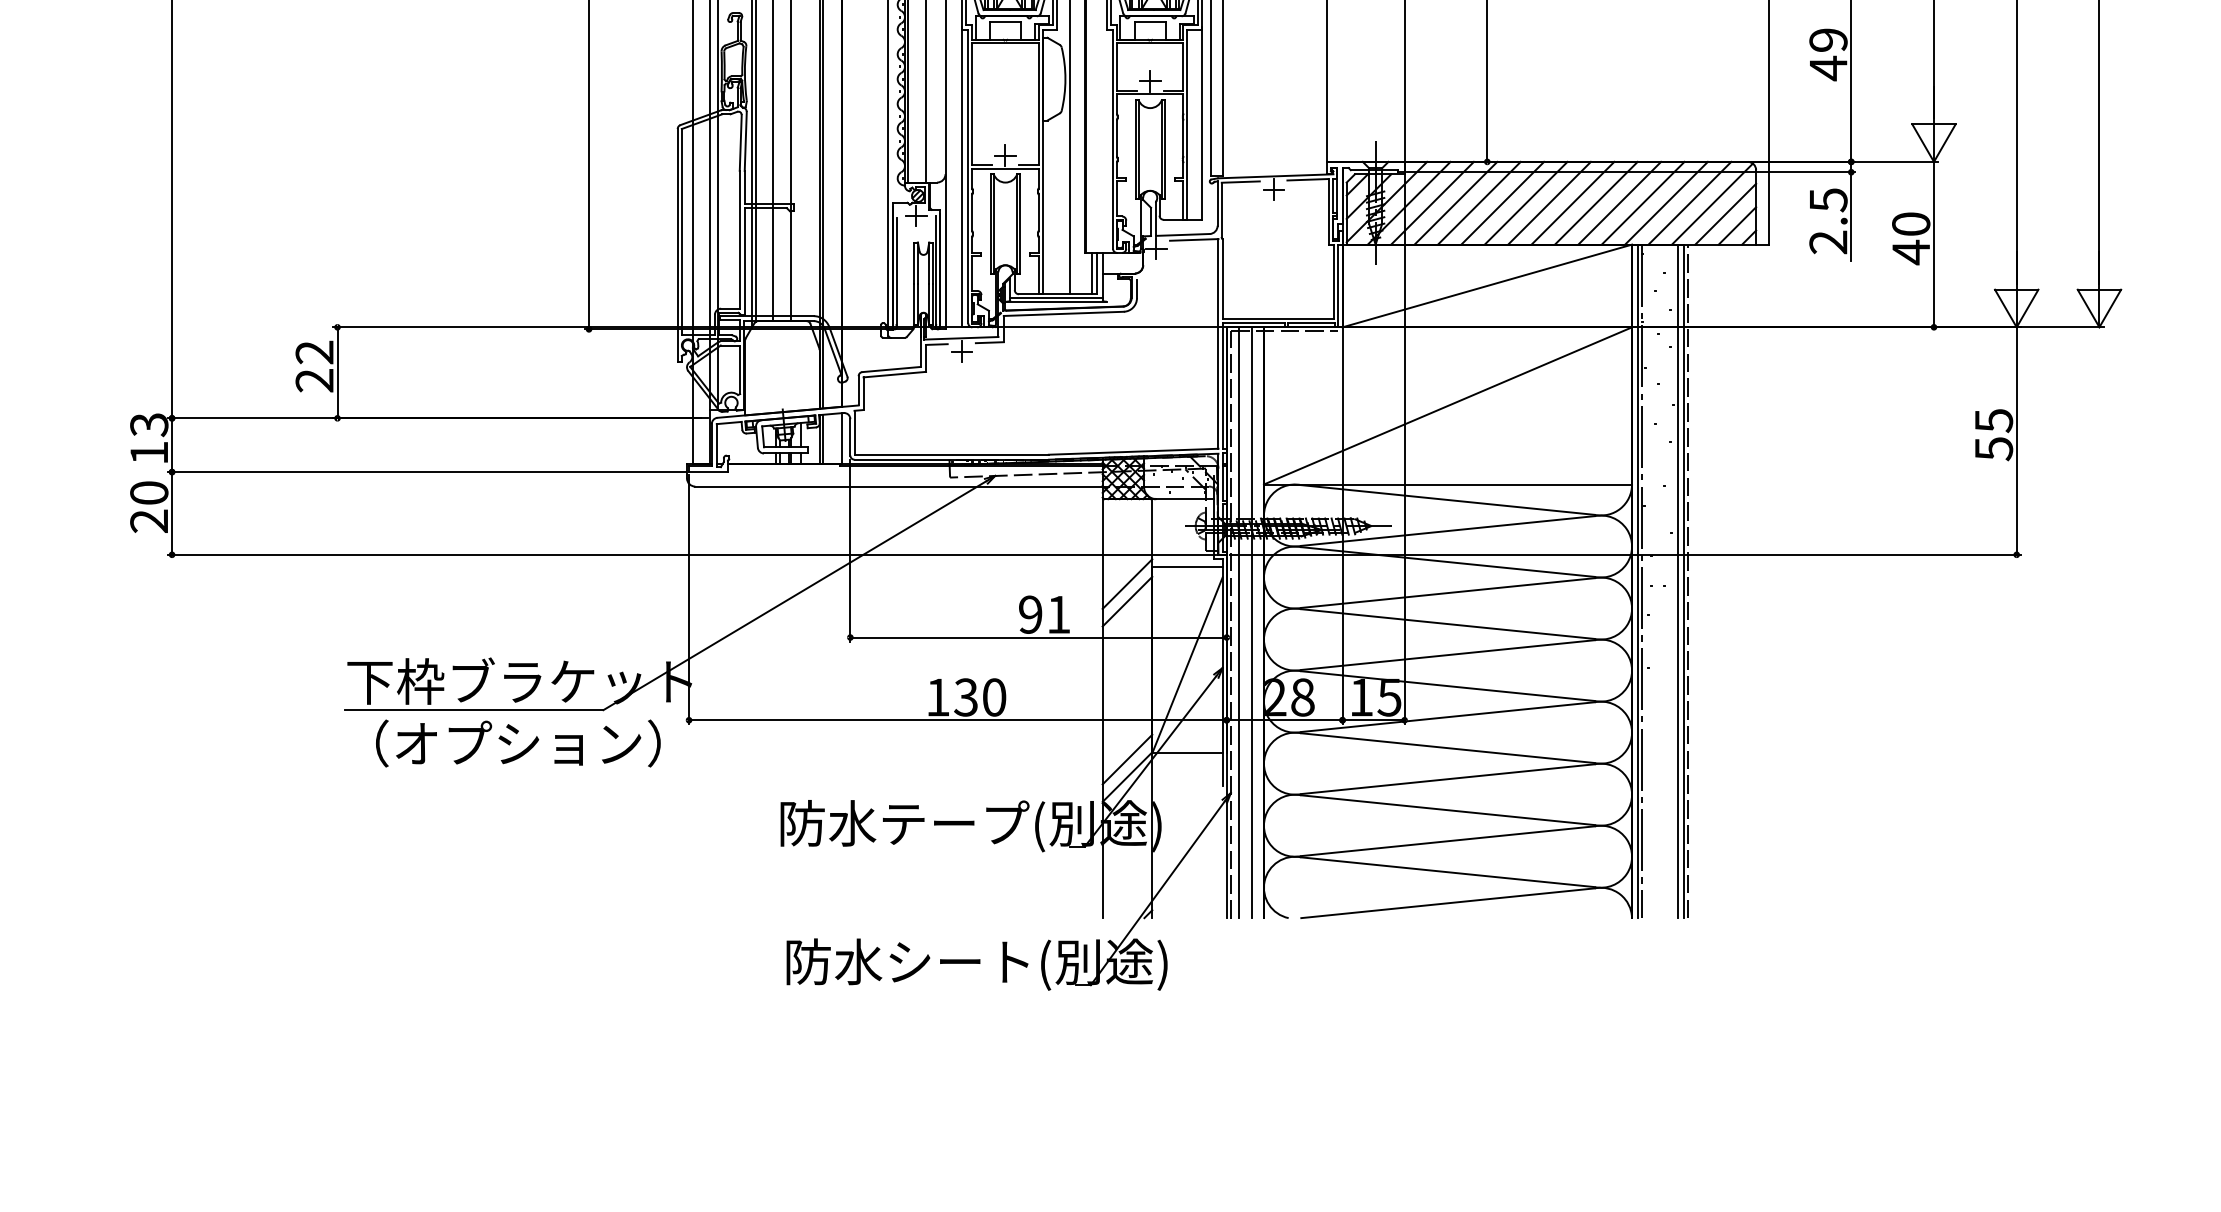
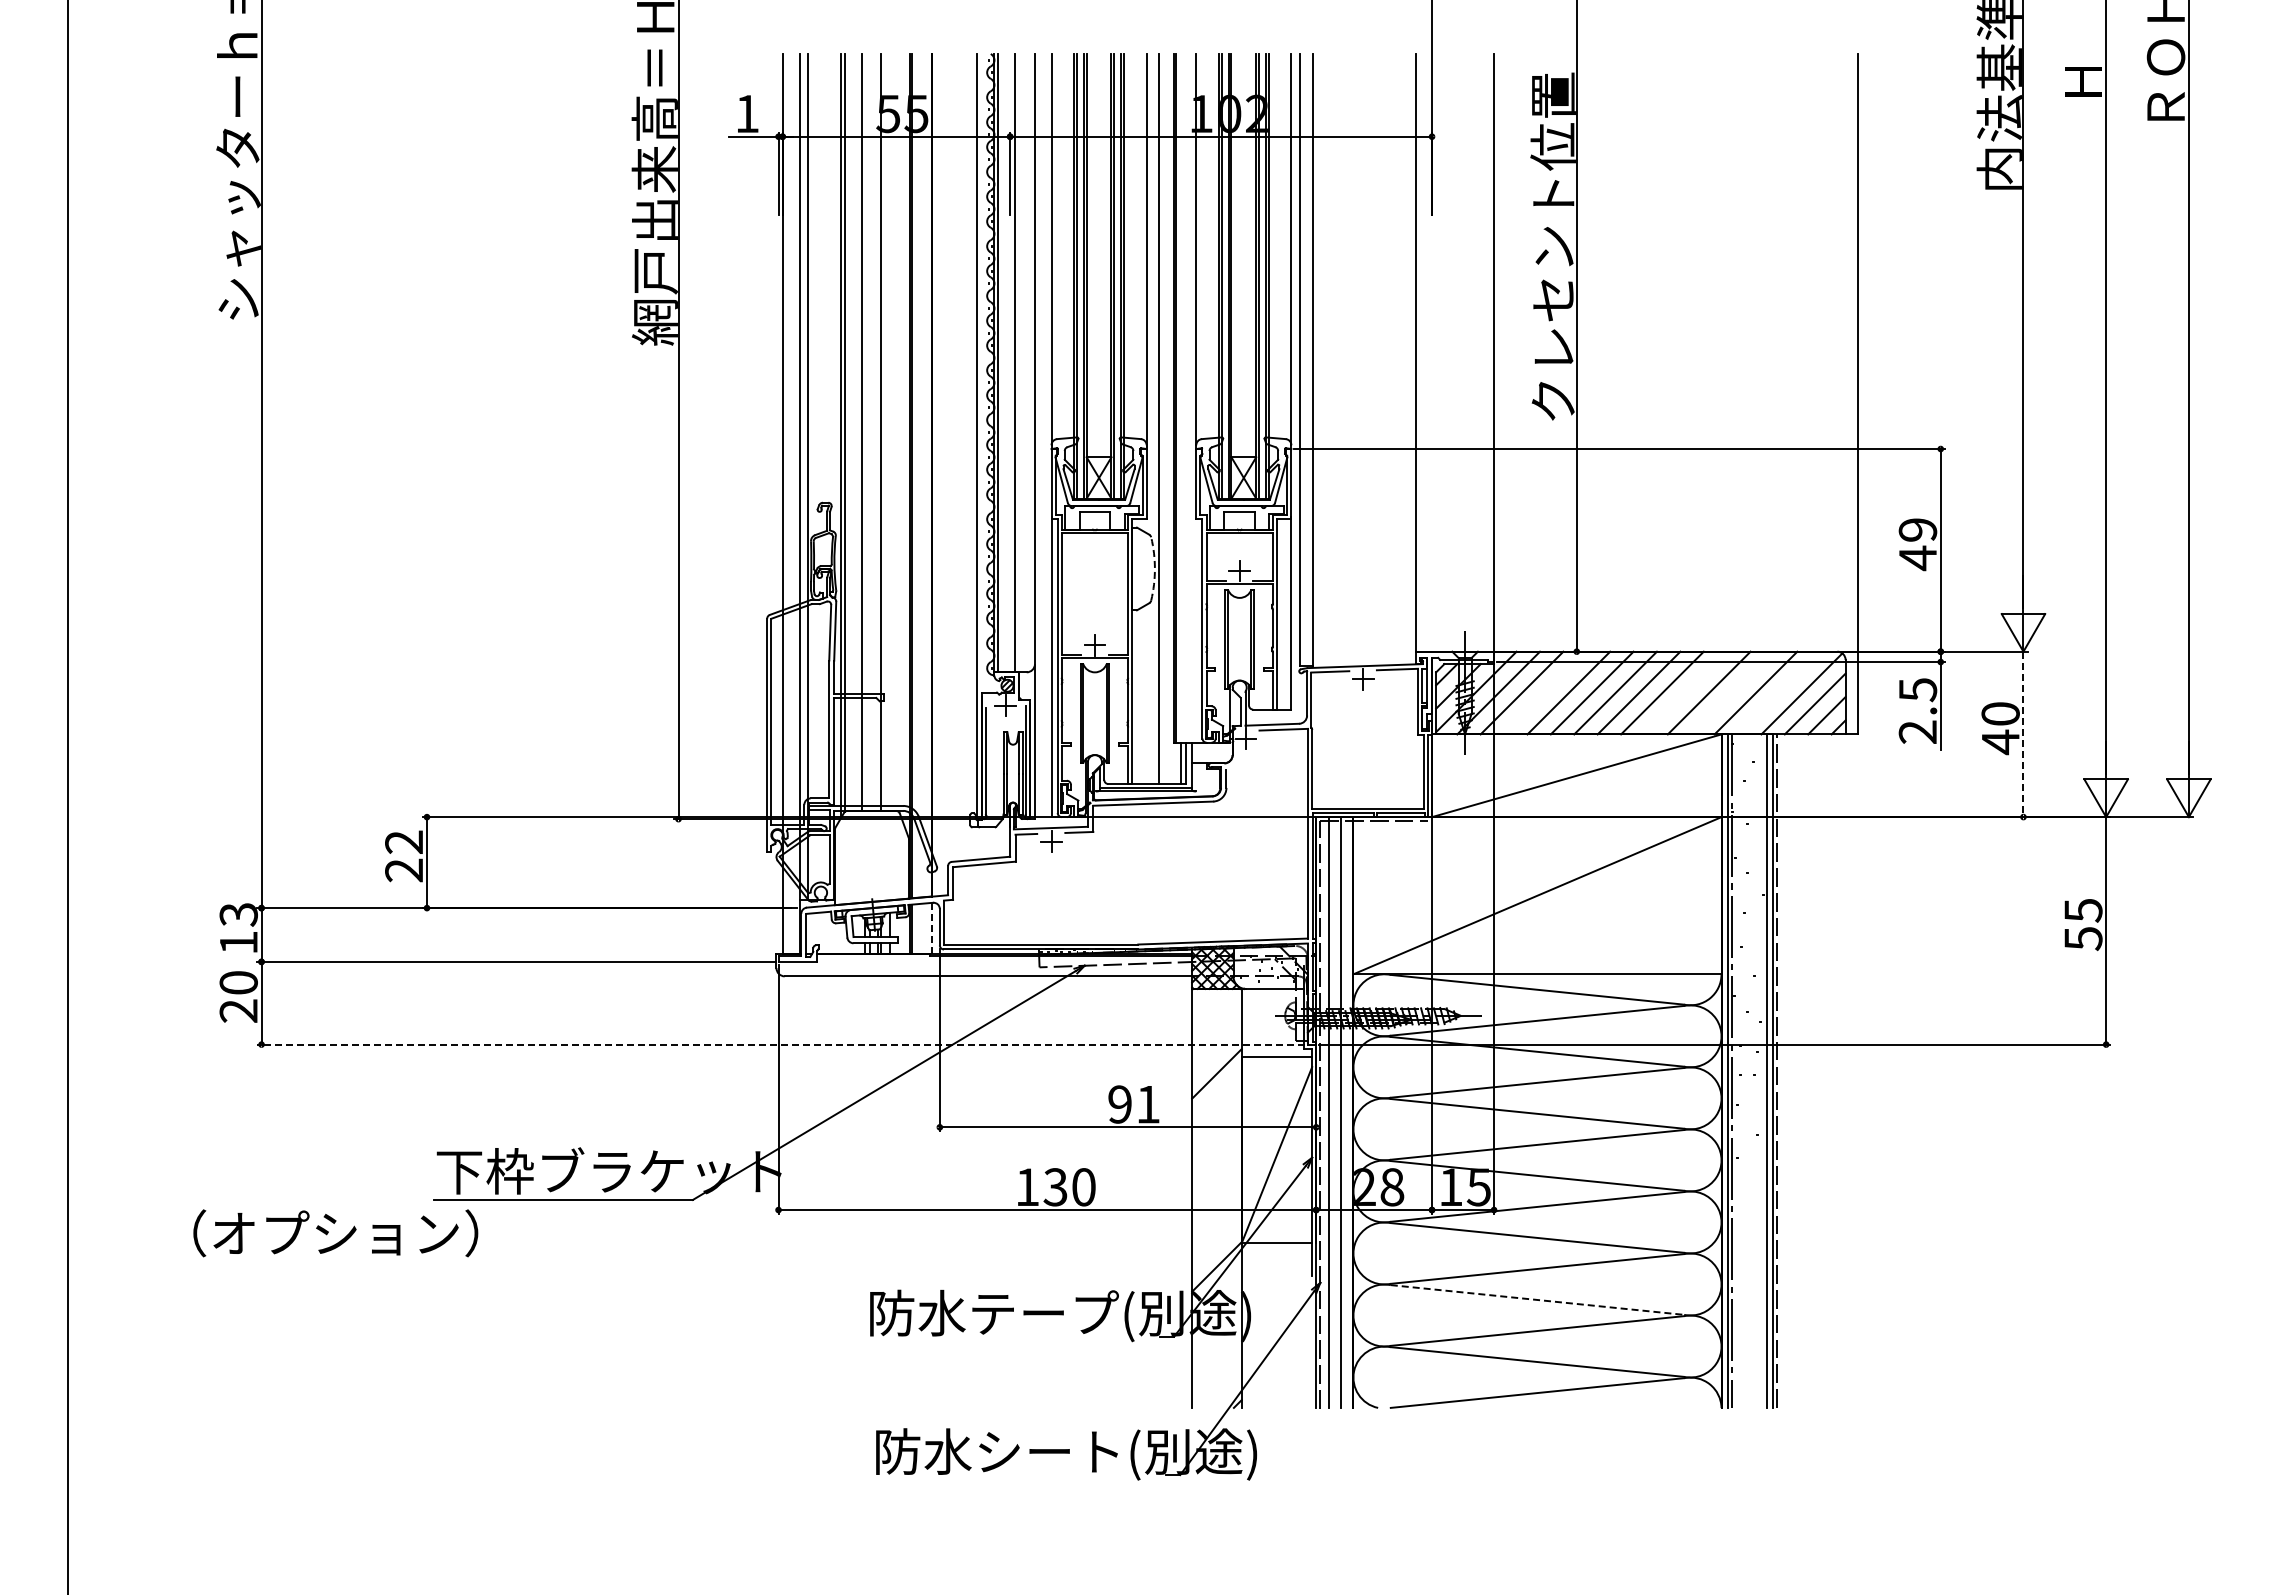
arc: (1065, 78) -> (1154, 568), solid -> dashed
line: (1456, 202) -> (1545, 692), removed
line: (1596, 202) -> (1685, 692), removed
line: (1643, 202) -> (1732, 692), removed
line: (1690, 202) -> (1779, 692), removed
line: (1934, 244) -> (2023, 734), solid -> dashed
line: (842, 437) -> (931, 927), solid -> dashed
line: (692, 554) -> (781, 1044), solid -> dashed
line: (1127, 601) -> (1216, 1091), removed
text: (518, 743) -> (335, 1233), moved
line: (1127, 759) -> (1216, 1249), removed
line: (1448, 810) -> (1537, 1300), solid -> dashed

